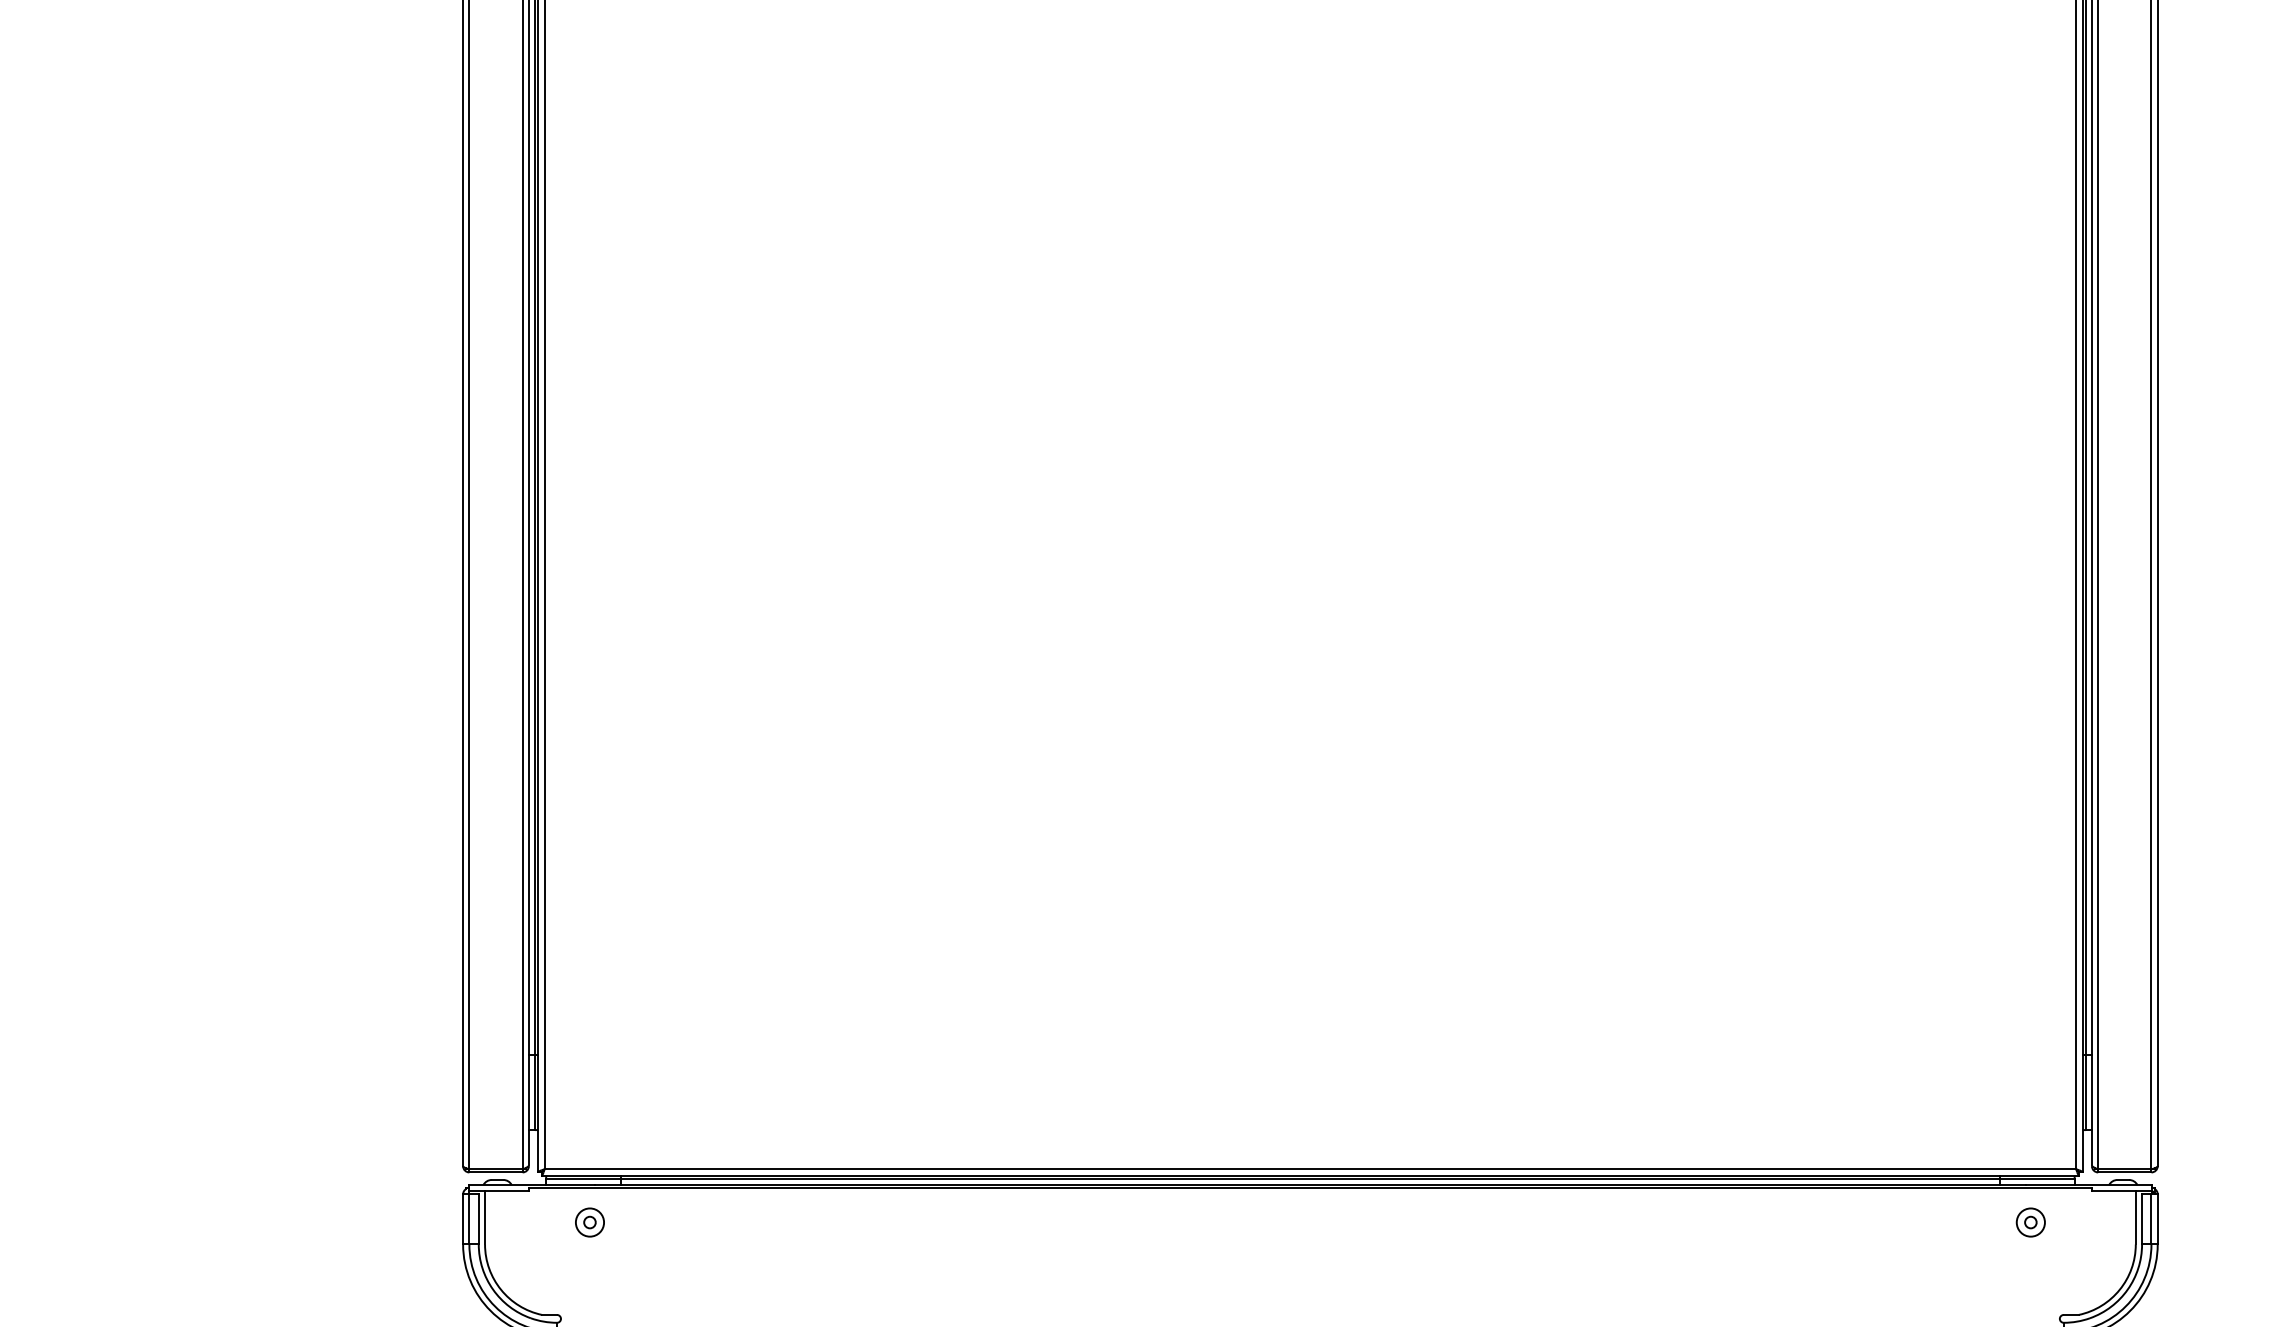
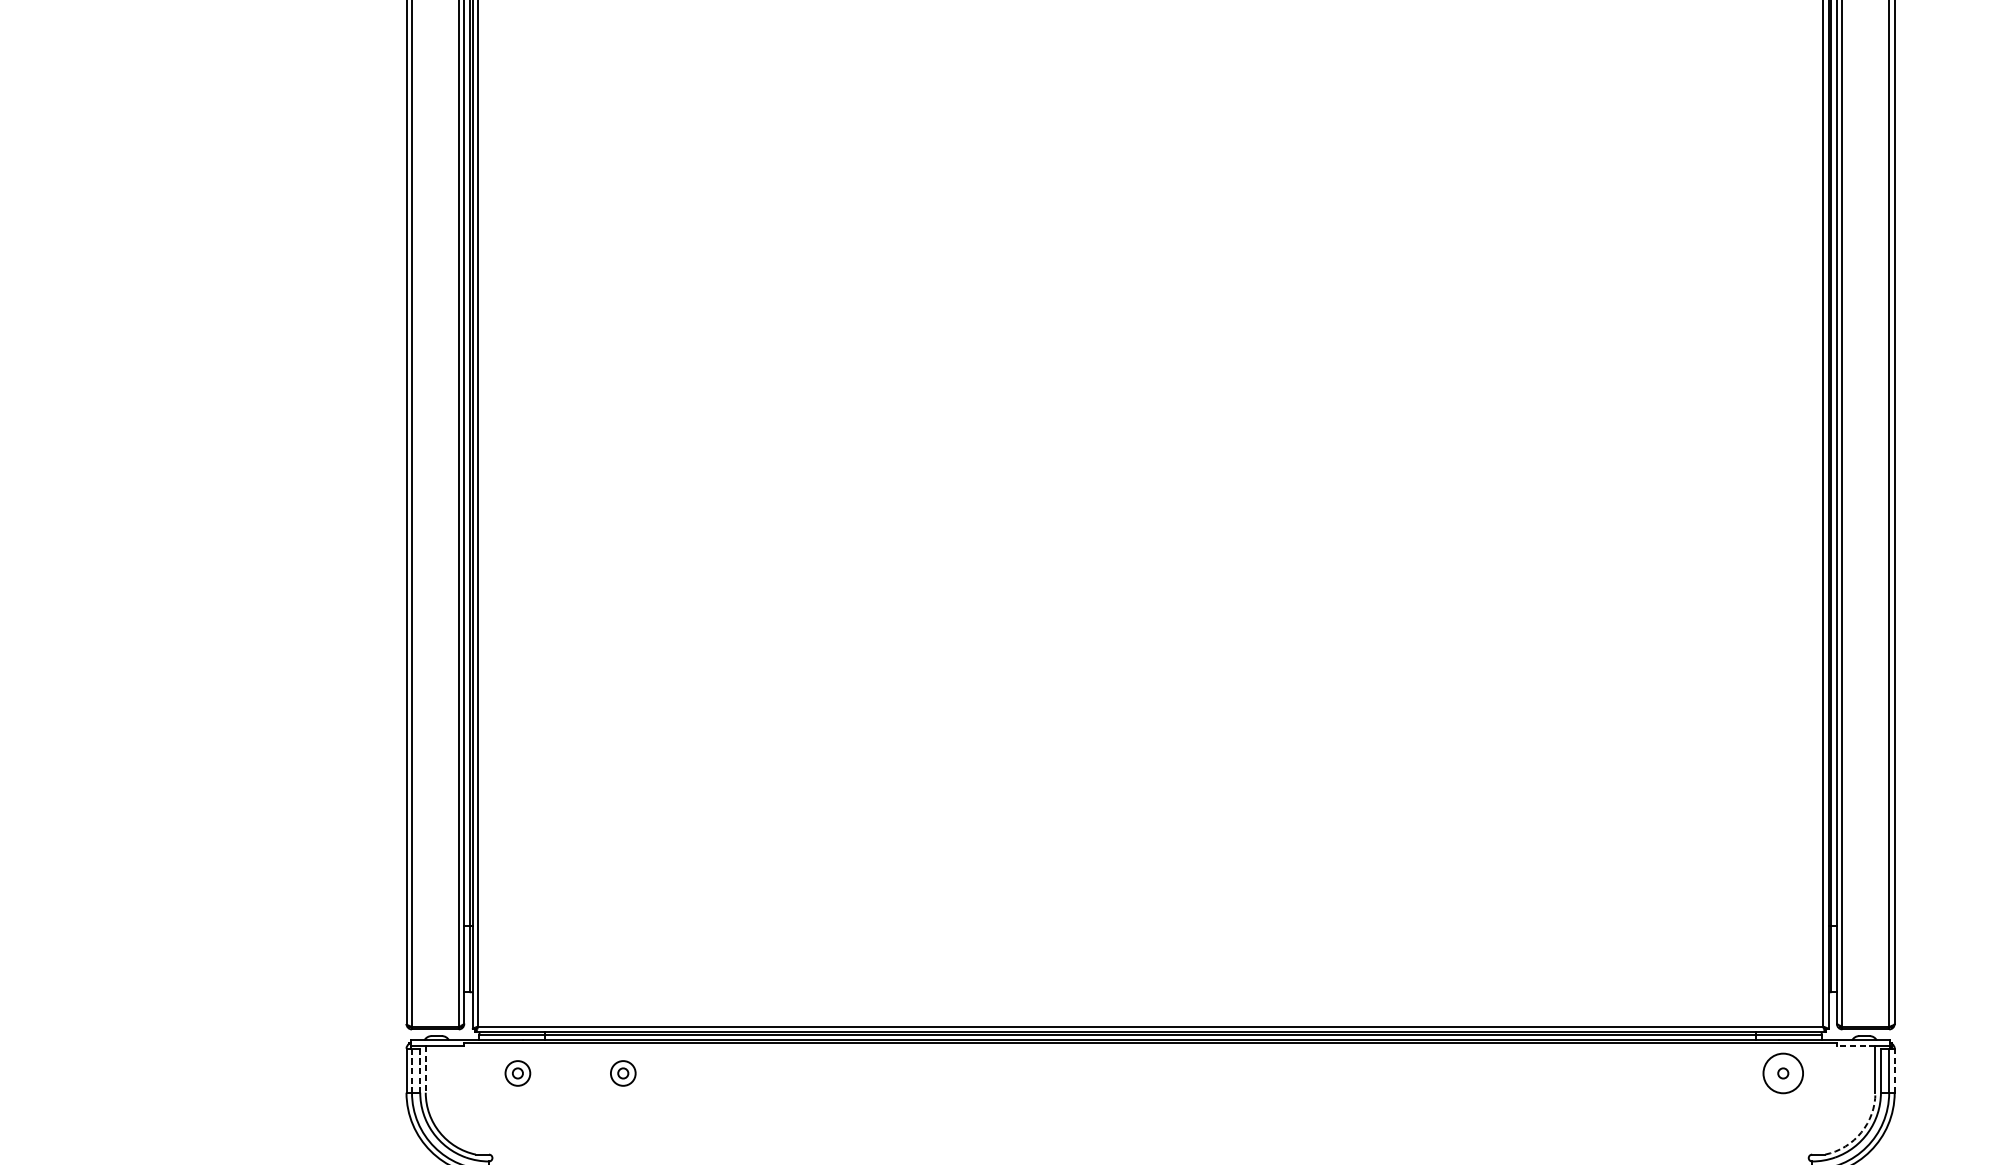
line: (2113, 1191) -> (1855, 1046), solid -> dashed
line: (485, 1217) -> (426, 1069), solid -> dashed
line: (2157, 1218) -> (1894, 1069), solid -> dashed
line: (469, 1219) -> (412, 1070), solid -> dashed
line: (478, 1219) -> (420, 1070), solid -> dashed
part: (709, 1222) -> (622, 1073), added
circle: (2030, 1222) -> (1782, 1073), size x1.6
arc: (2119, 1289) -> (1861, 1132), solid -> dashed

